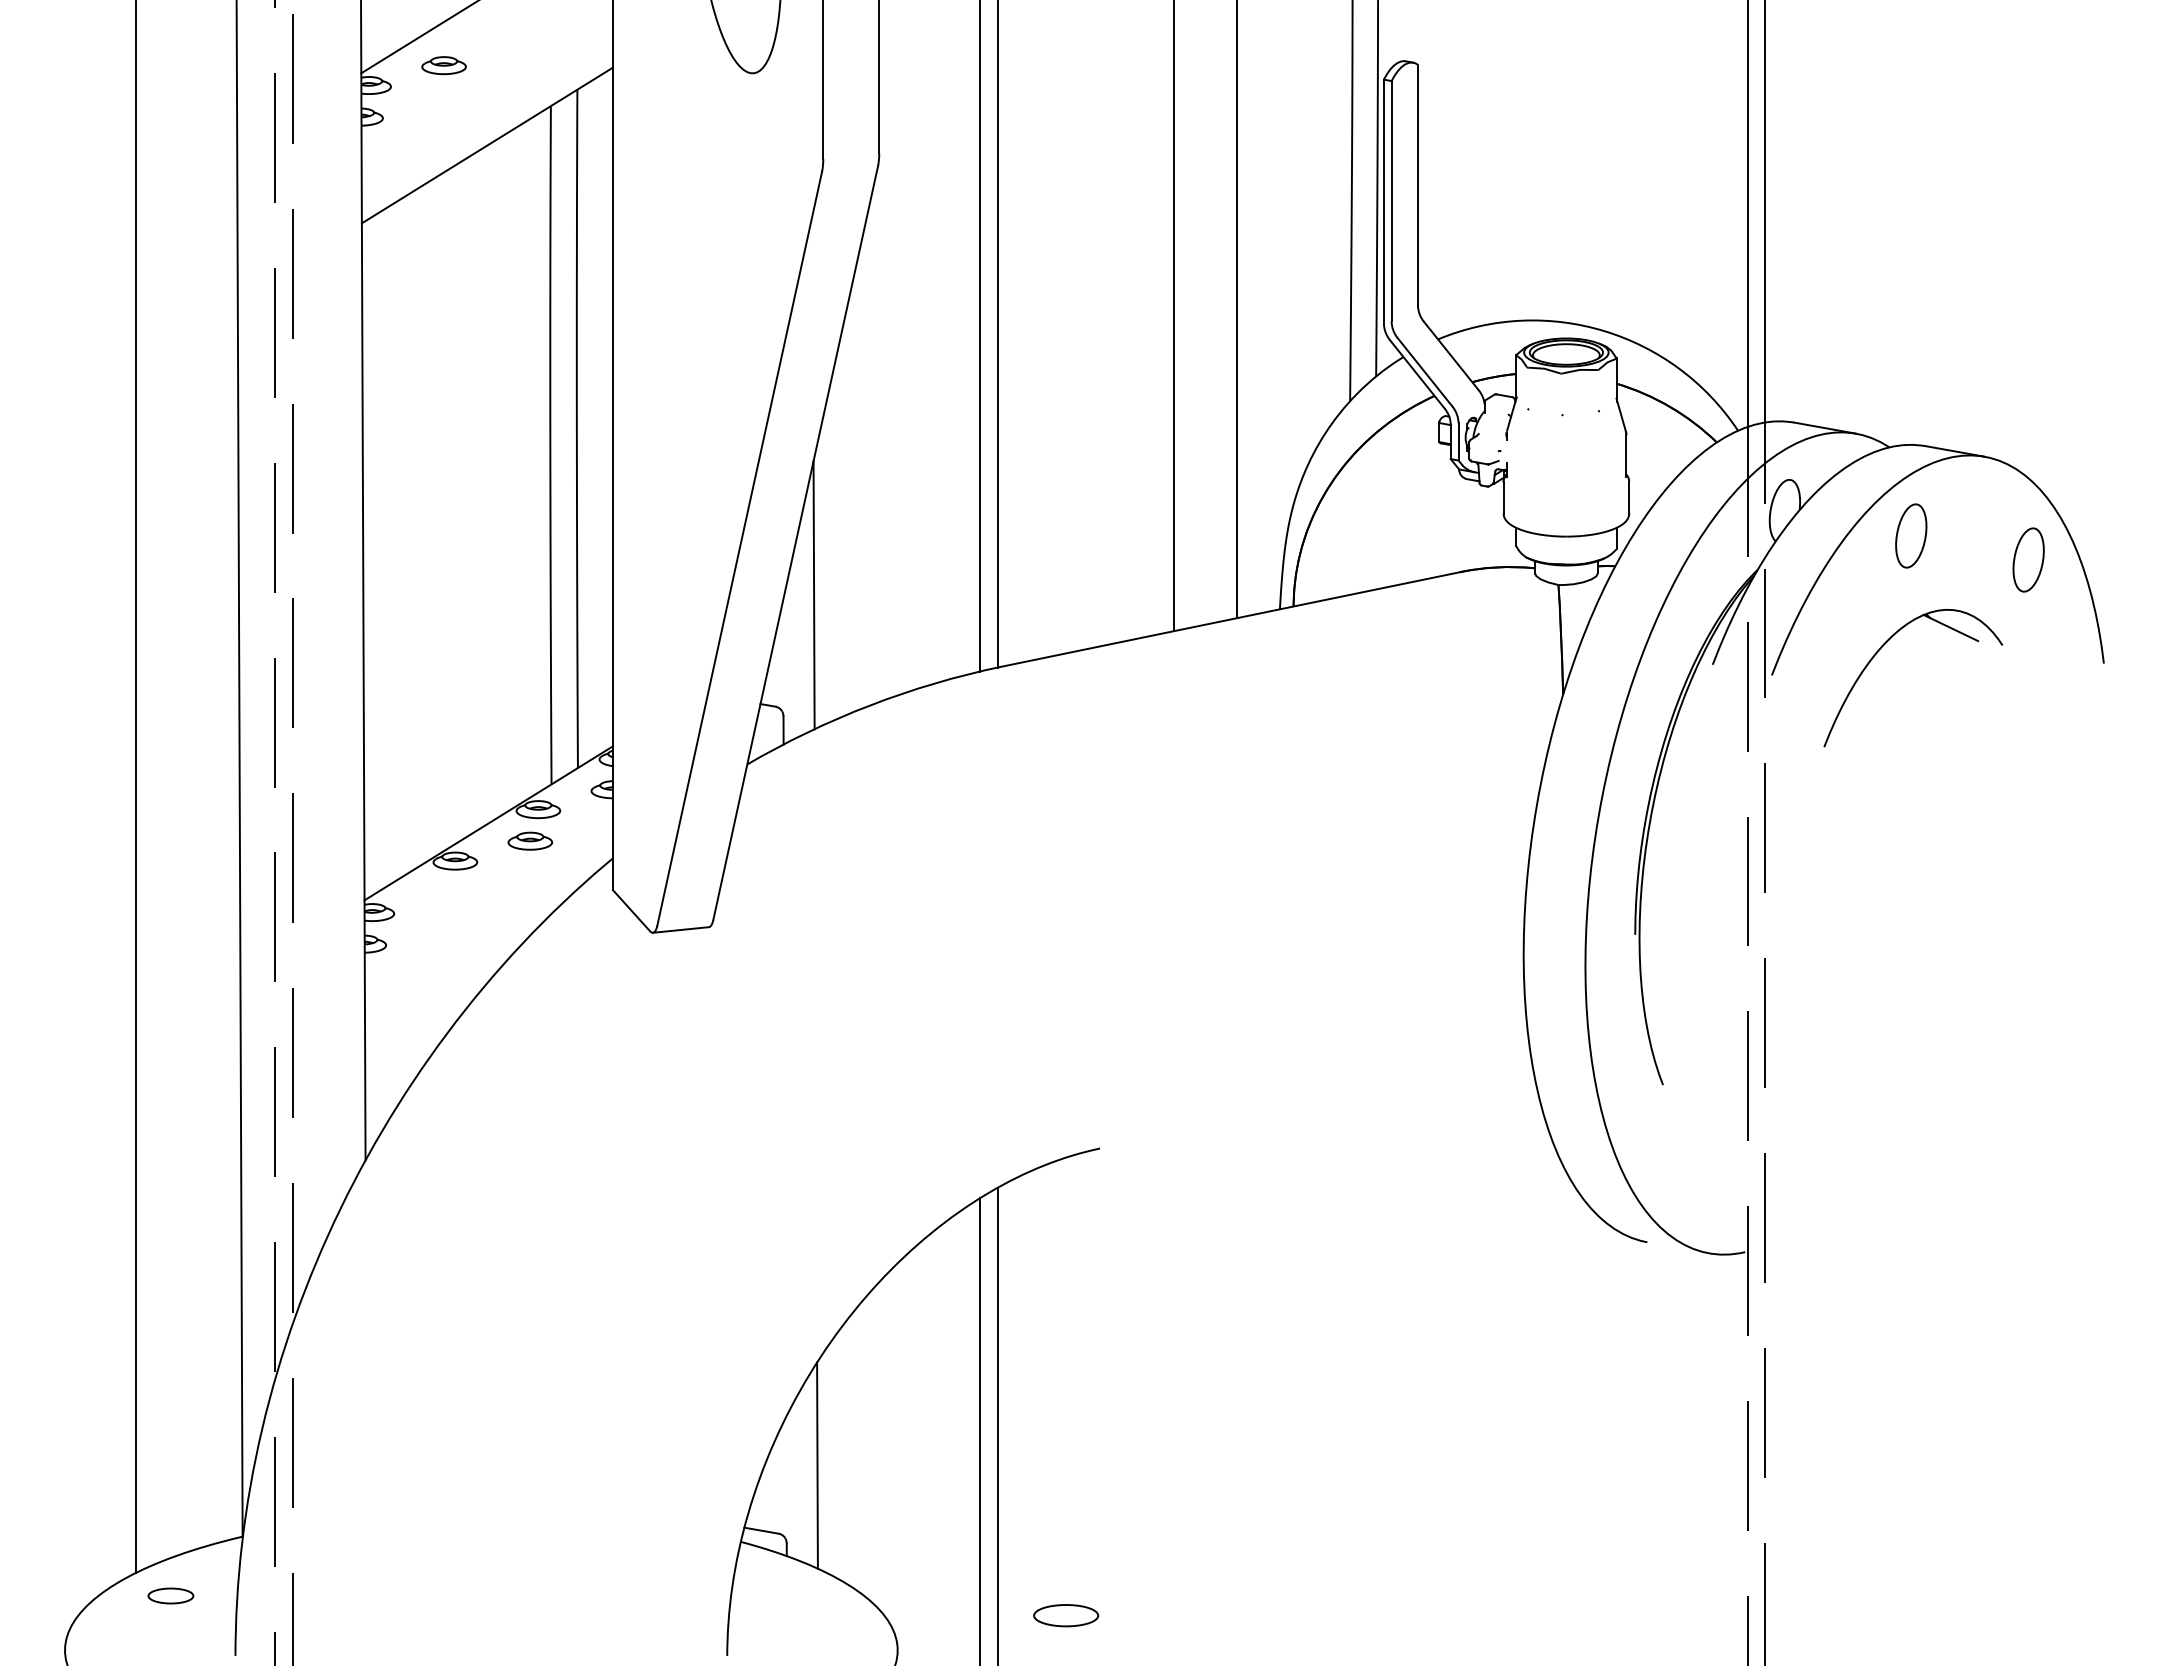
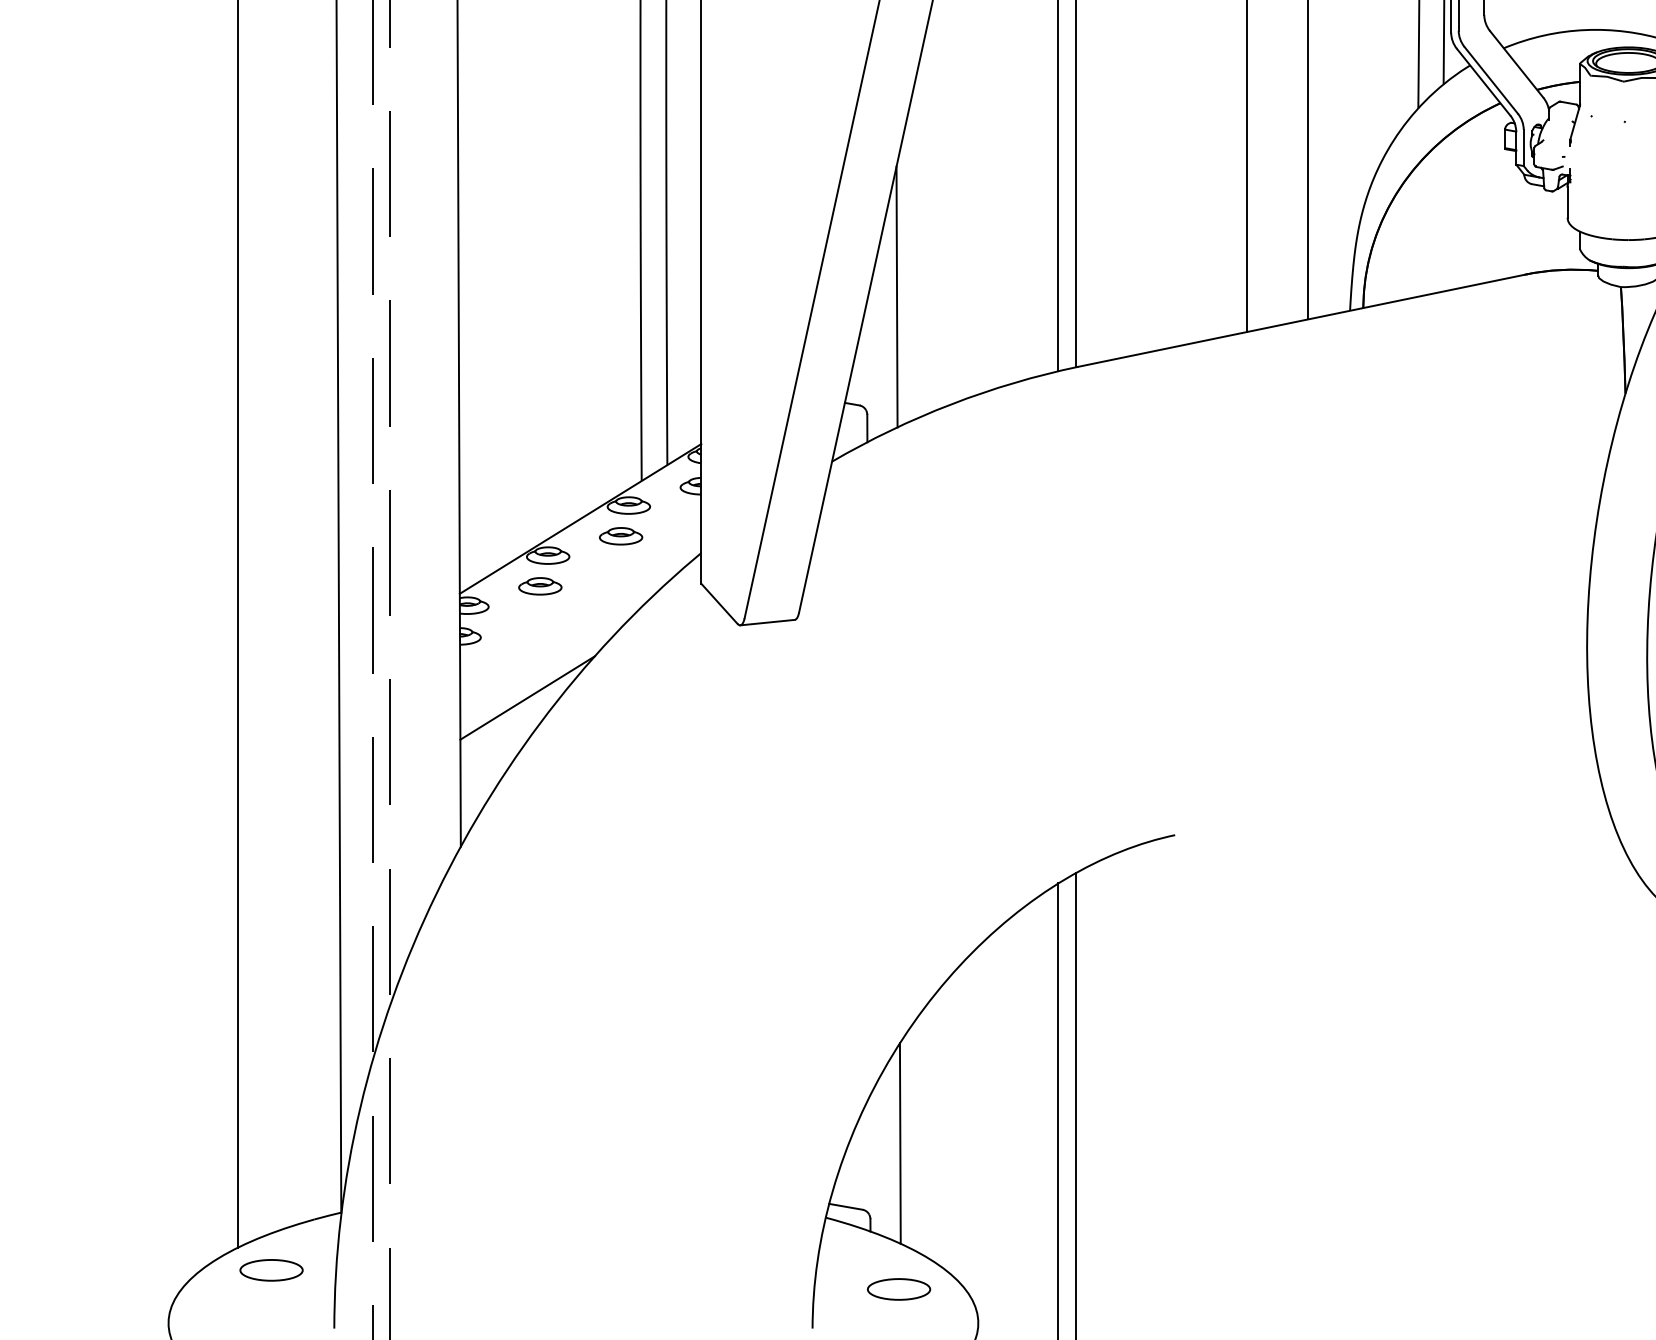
part: (447, 892) -> (540, 586), added
line: (434, 1007) -> (527, 698), added
part: (170, 1595) -> (271, 1269), size x1.43
part: (1066, 1615) -> (899, 1289), moved

